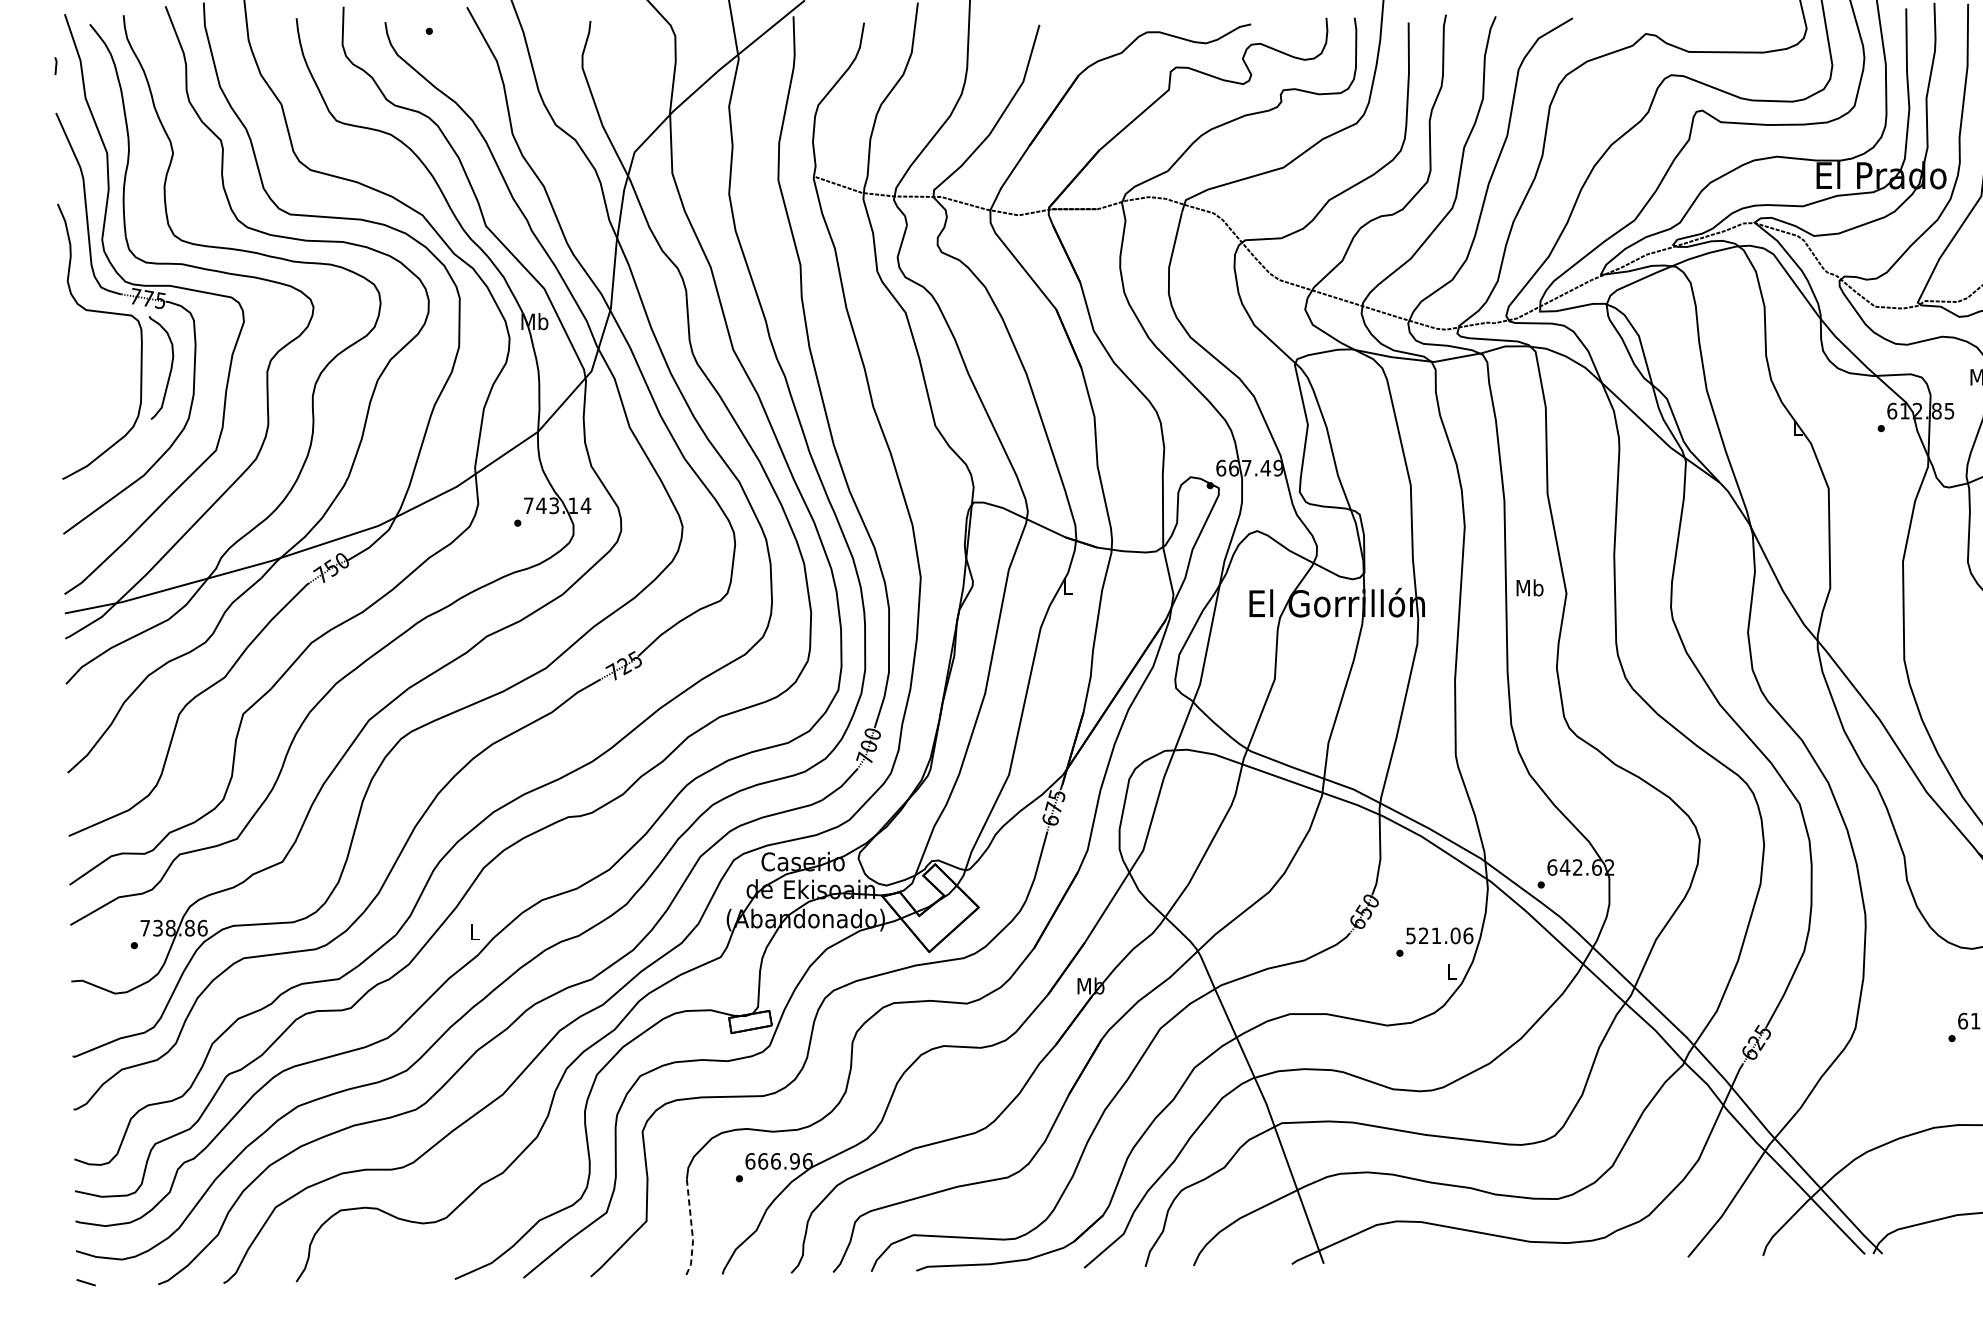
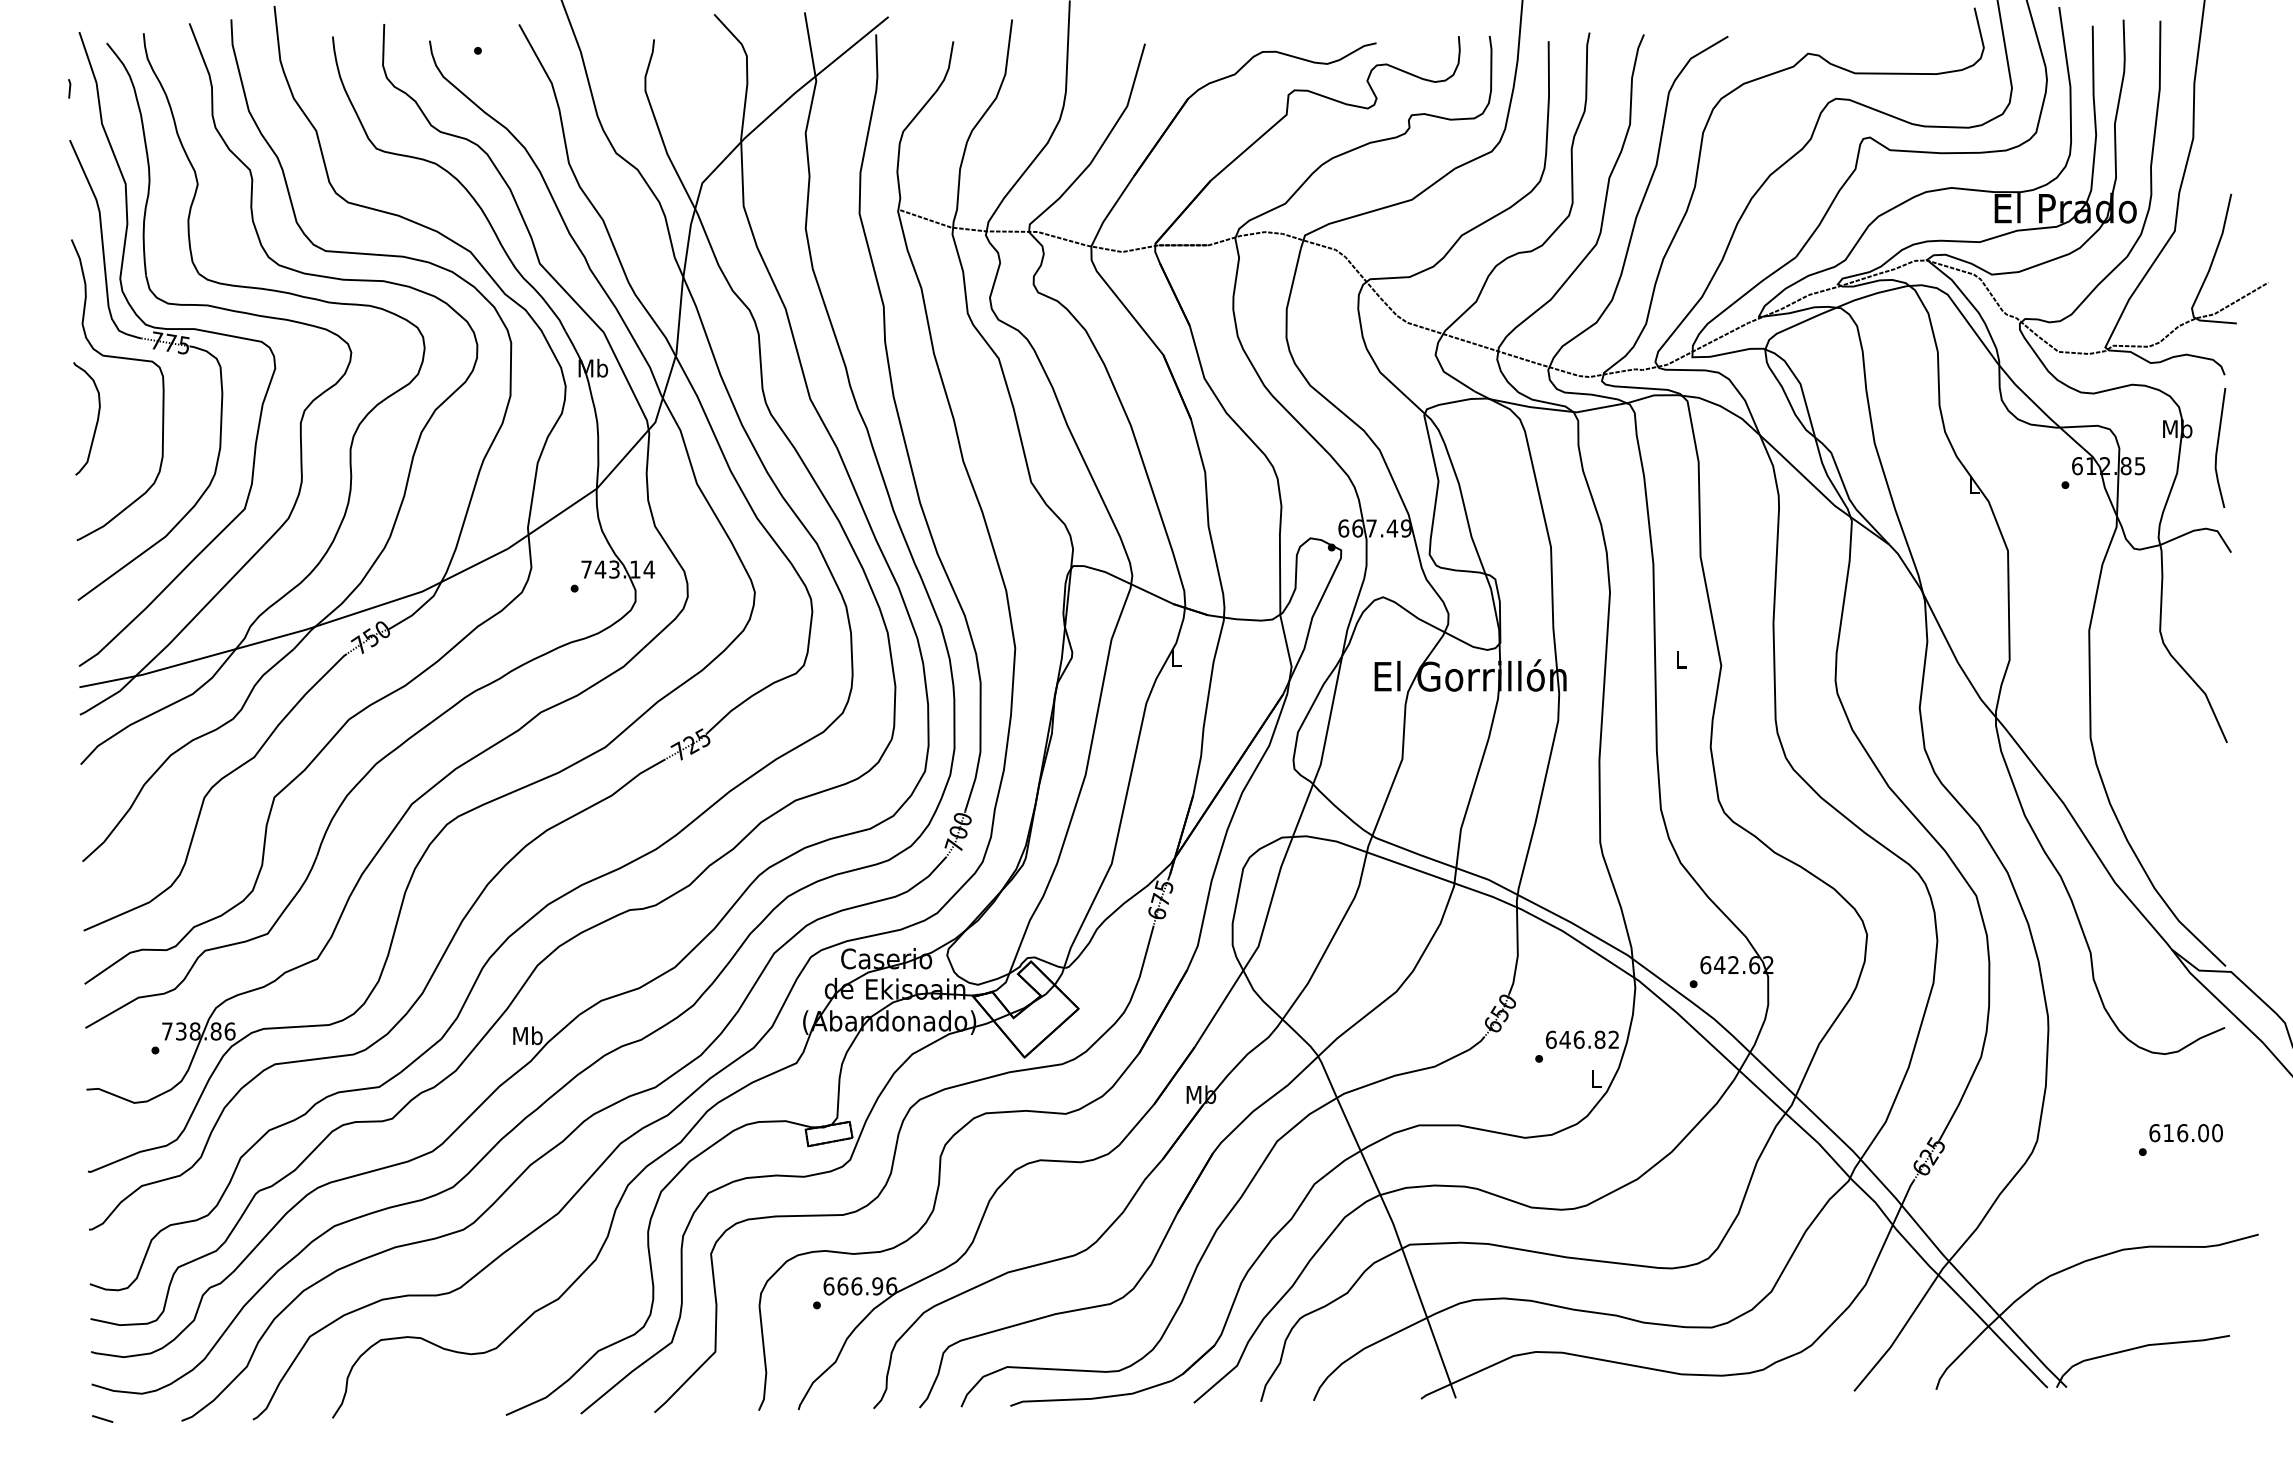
curve: (170, 369) -> (96, 420), moved
text: (1530, 588) -> (1681, 659), Mb -> L
text: (474, 931) -> (527, 1035), L -> Mb
text: (1439, 935) -> (1582, 1039), 521.06 -> 646.82
line: (691, 1229) -> (764, 1360), dashed -> solid

